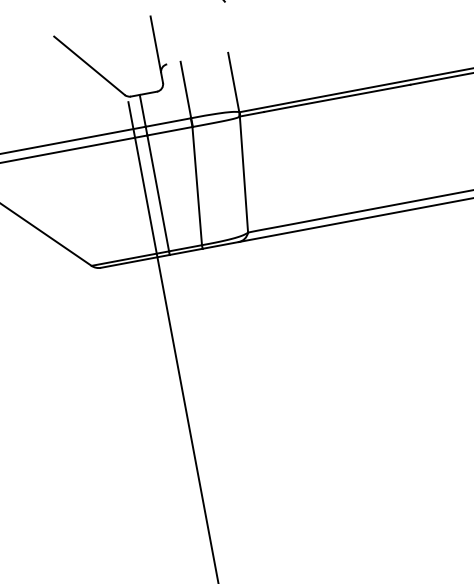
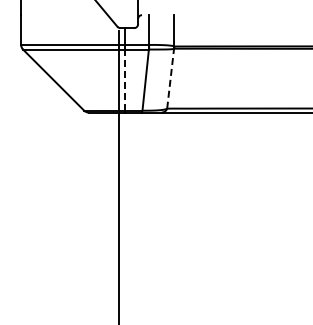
line: (243, 174) -> (170, 78), solid -> dashed
line: (159, 193) -> (125, 80), solid -> dashed

